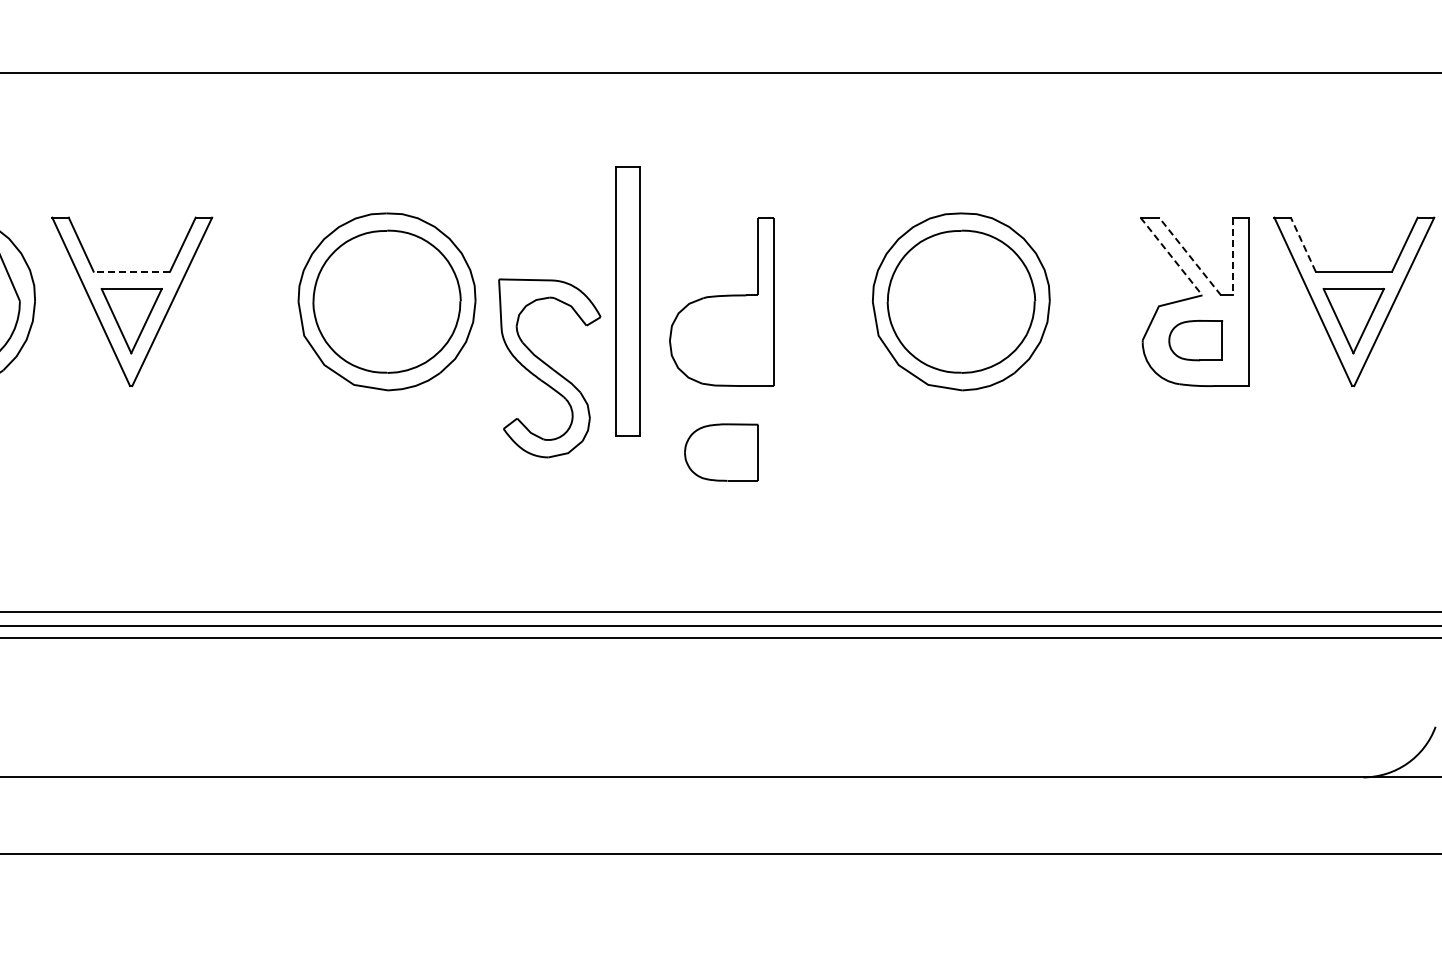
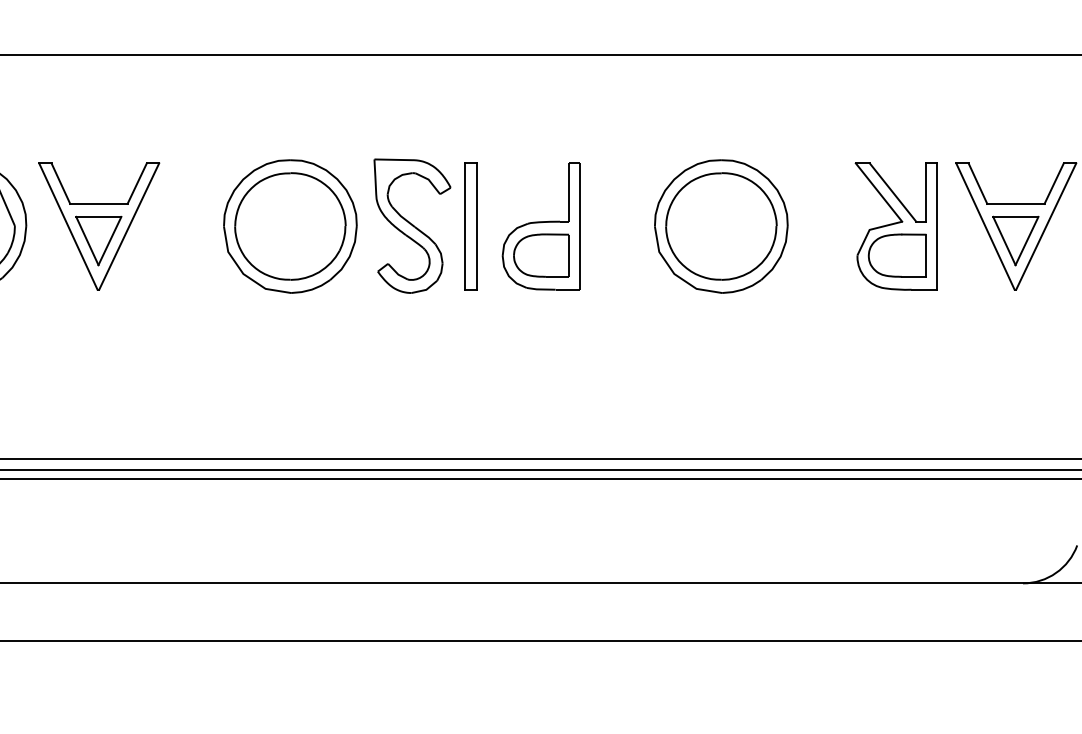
line: (1303, 244) -> (978, 183), dashed -> solid
line: (1171, 256) -> (879, 192), dashed -> solid
line: (1190, 256) -> (893, 192), dashed -> solid
line: (1233, 256) -> (925, 192), dashed -> solid
line: (131, 271) -> (98, 203), dashed -> solid
part: (627, 301) -> (470, 226), size x0.62
part: (1195, 340) -> (897, 255), size x1.43
part: (549, 368) -> (412, 226), moved
part: (721, 452) -> (541, 255), moved

